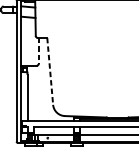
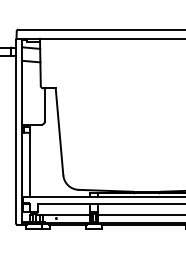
line: (38, 51) -> (44, 105), dashed -> solid
line: (50, 71) -> (59, 131), dashed -> solid

